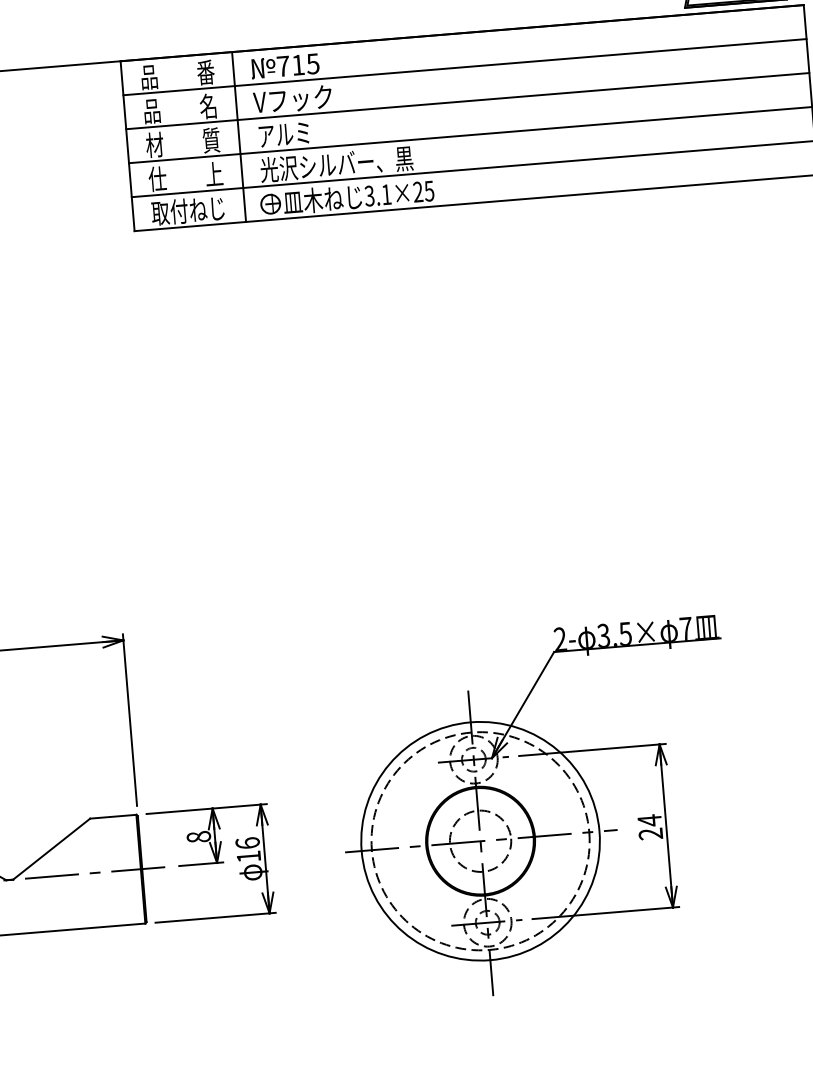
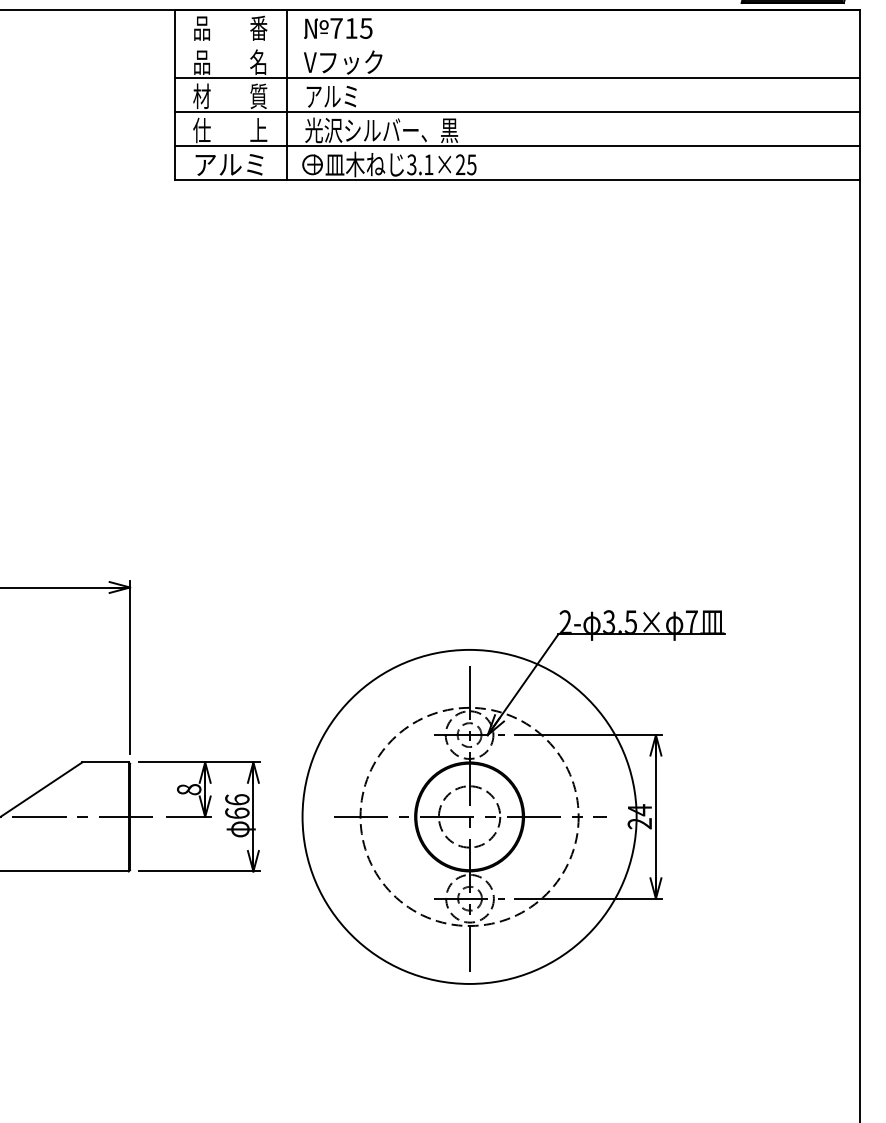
line: (465, 67) -> (517, 44), removed
text: (187, 210) -> (229, 164), 取付ねじ -> アルミ
circle: (480, 840) -> (469, 816), size x1.4
text: (248, 855) -> (237, 812), 16 -> 66

